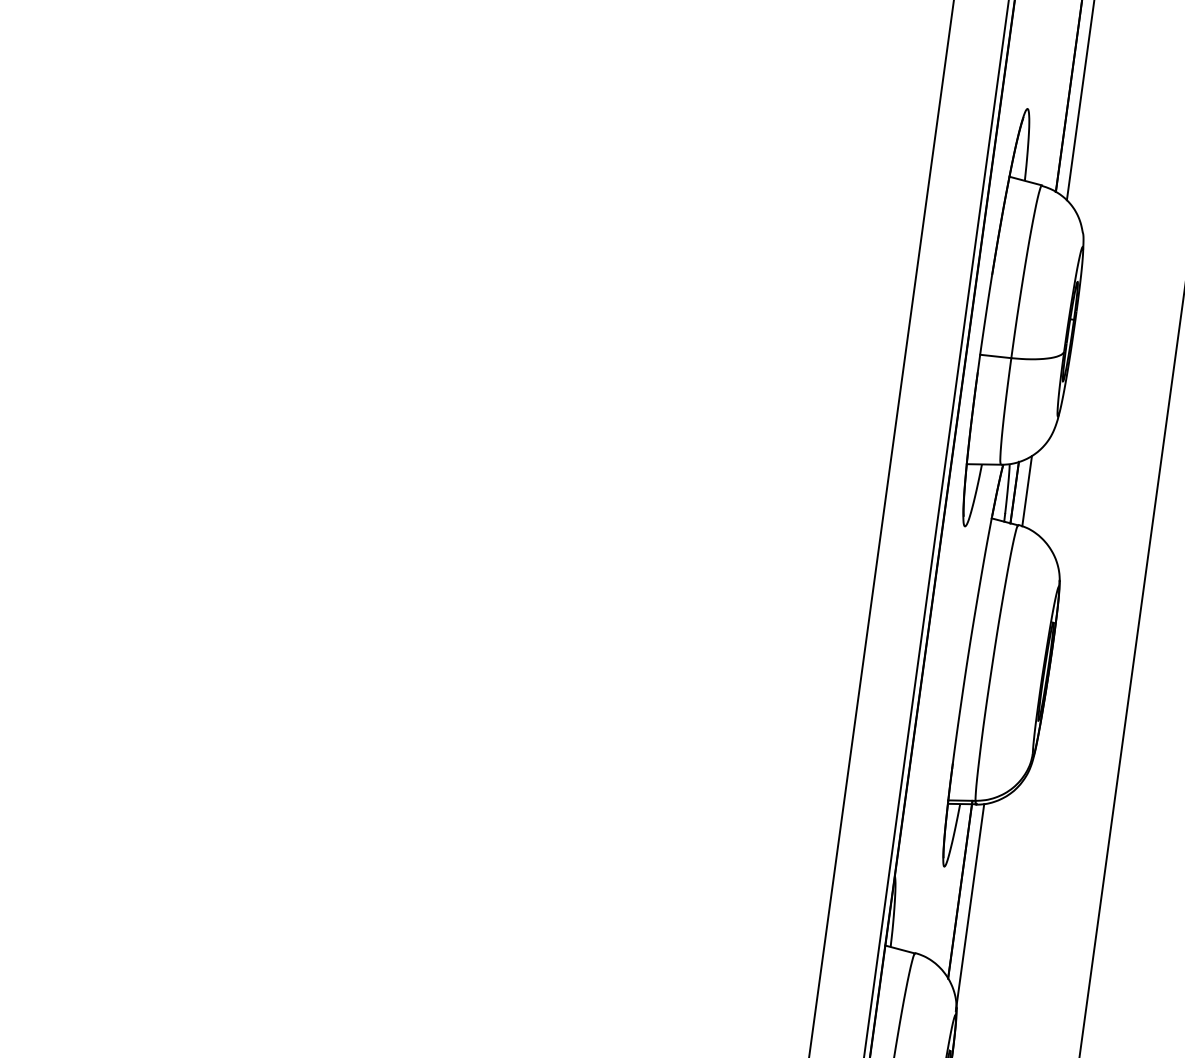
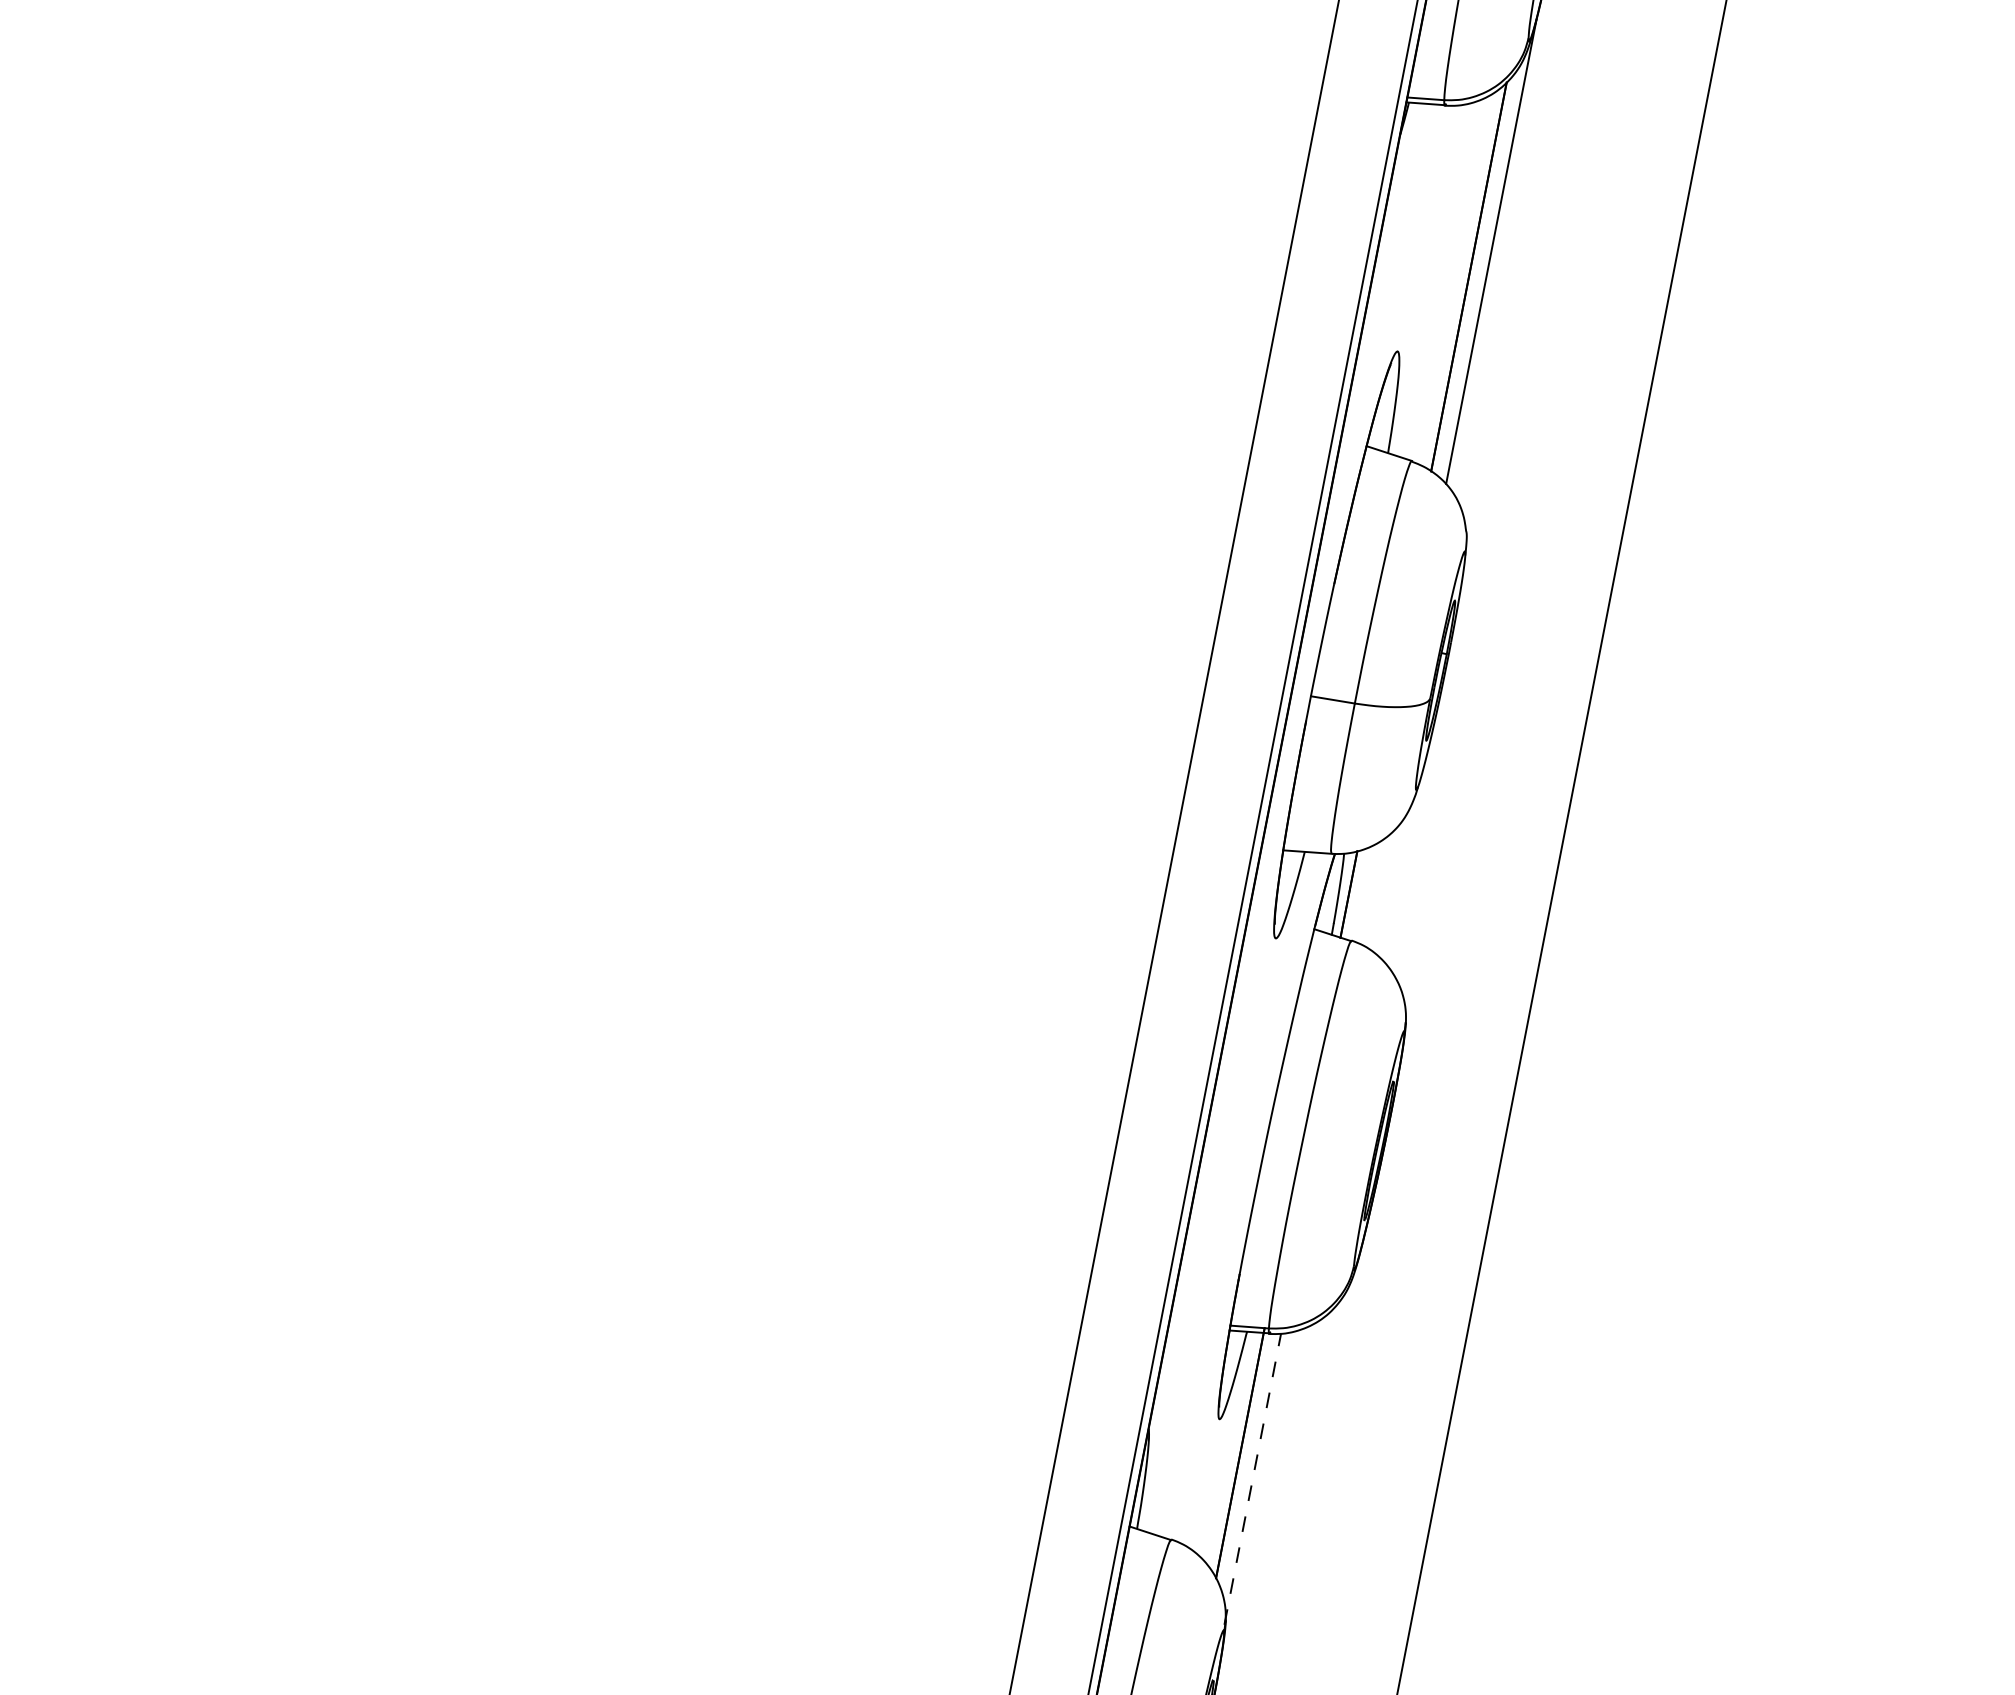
line: (1026, 491) -> (1366, 893), removed
line: (969, 906) -> (1252, 1478), solid -> dashed

